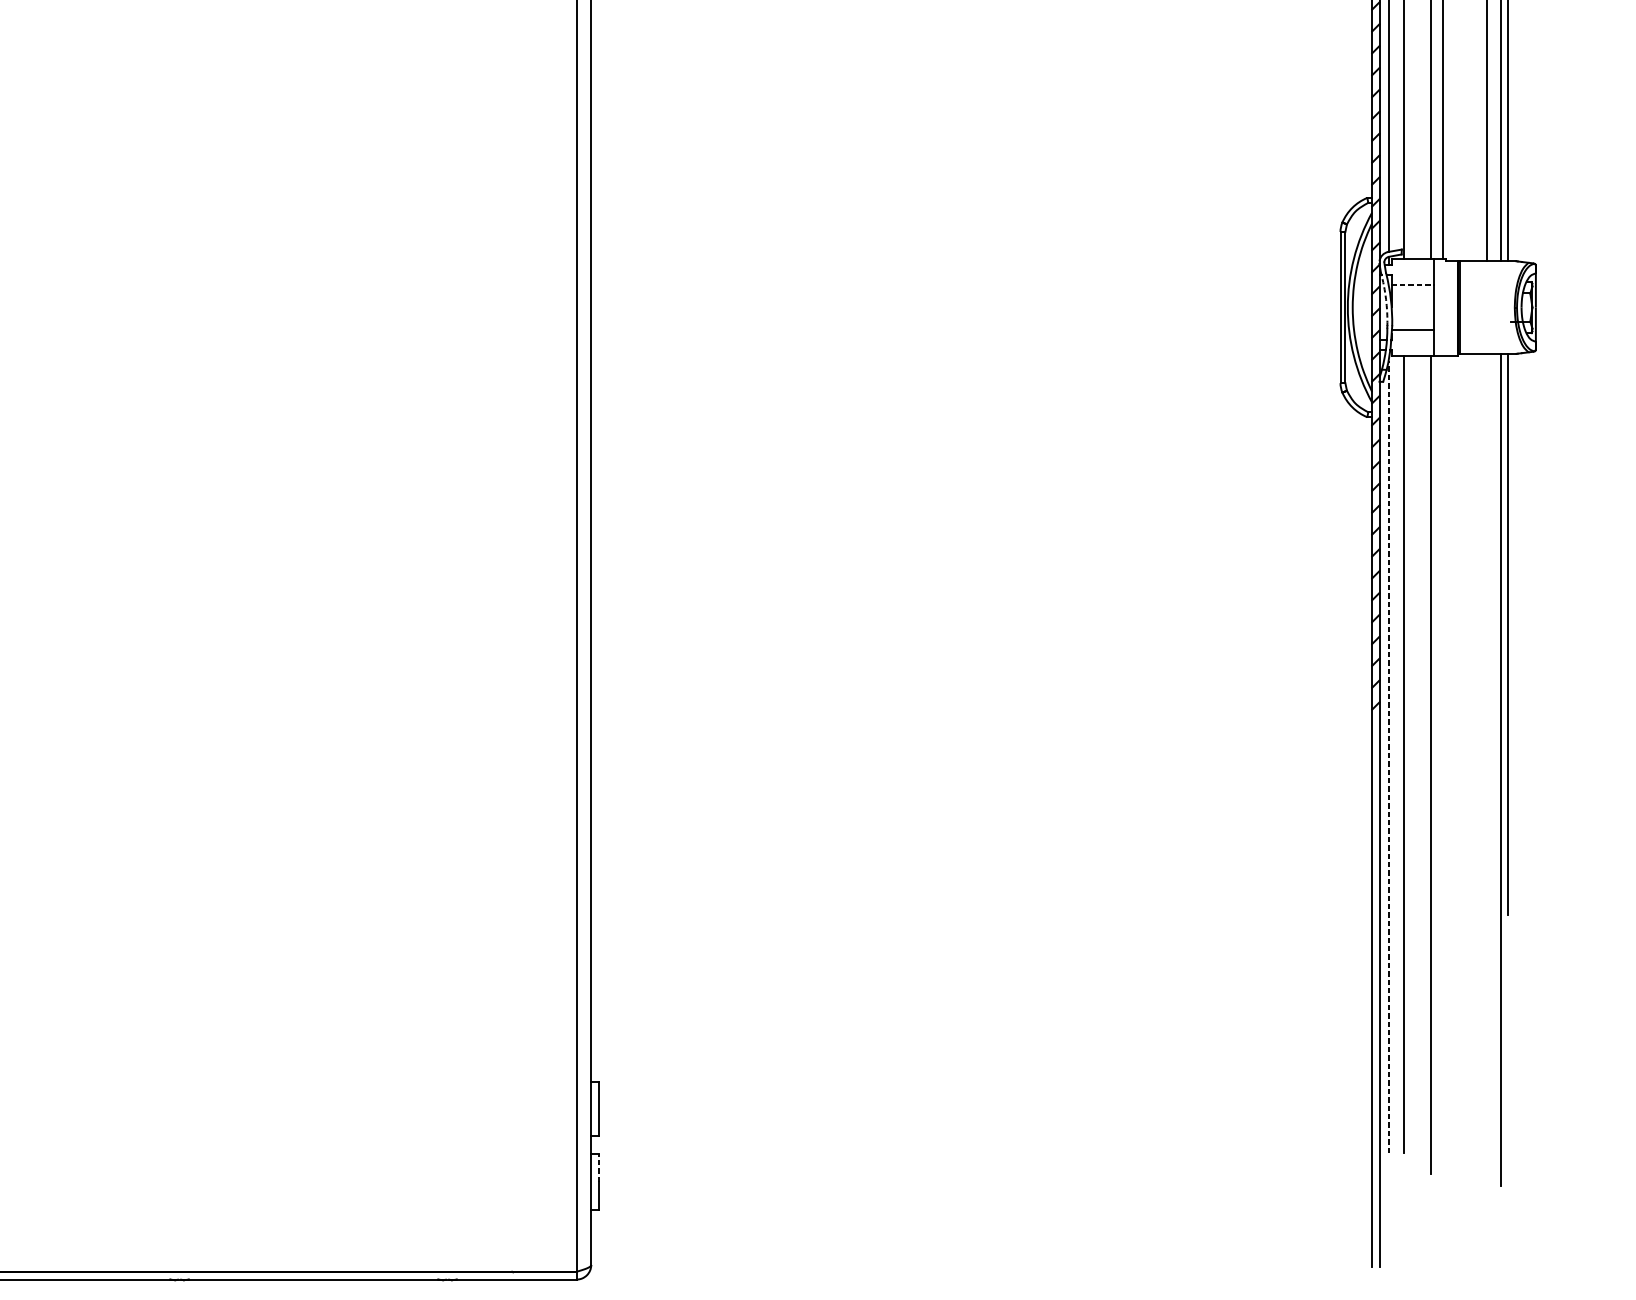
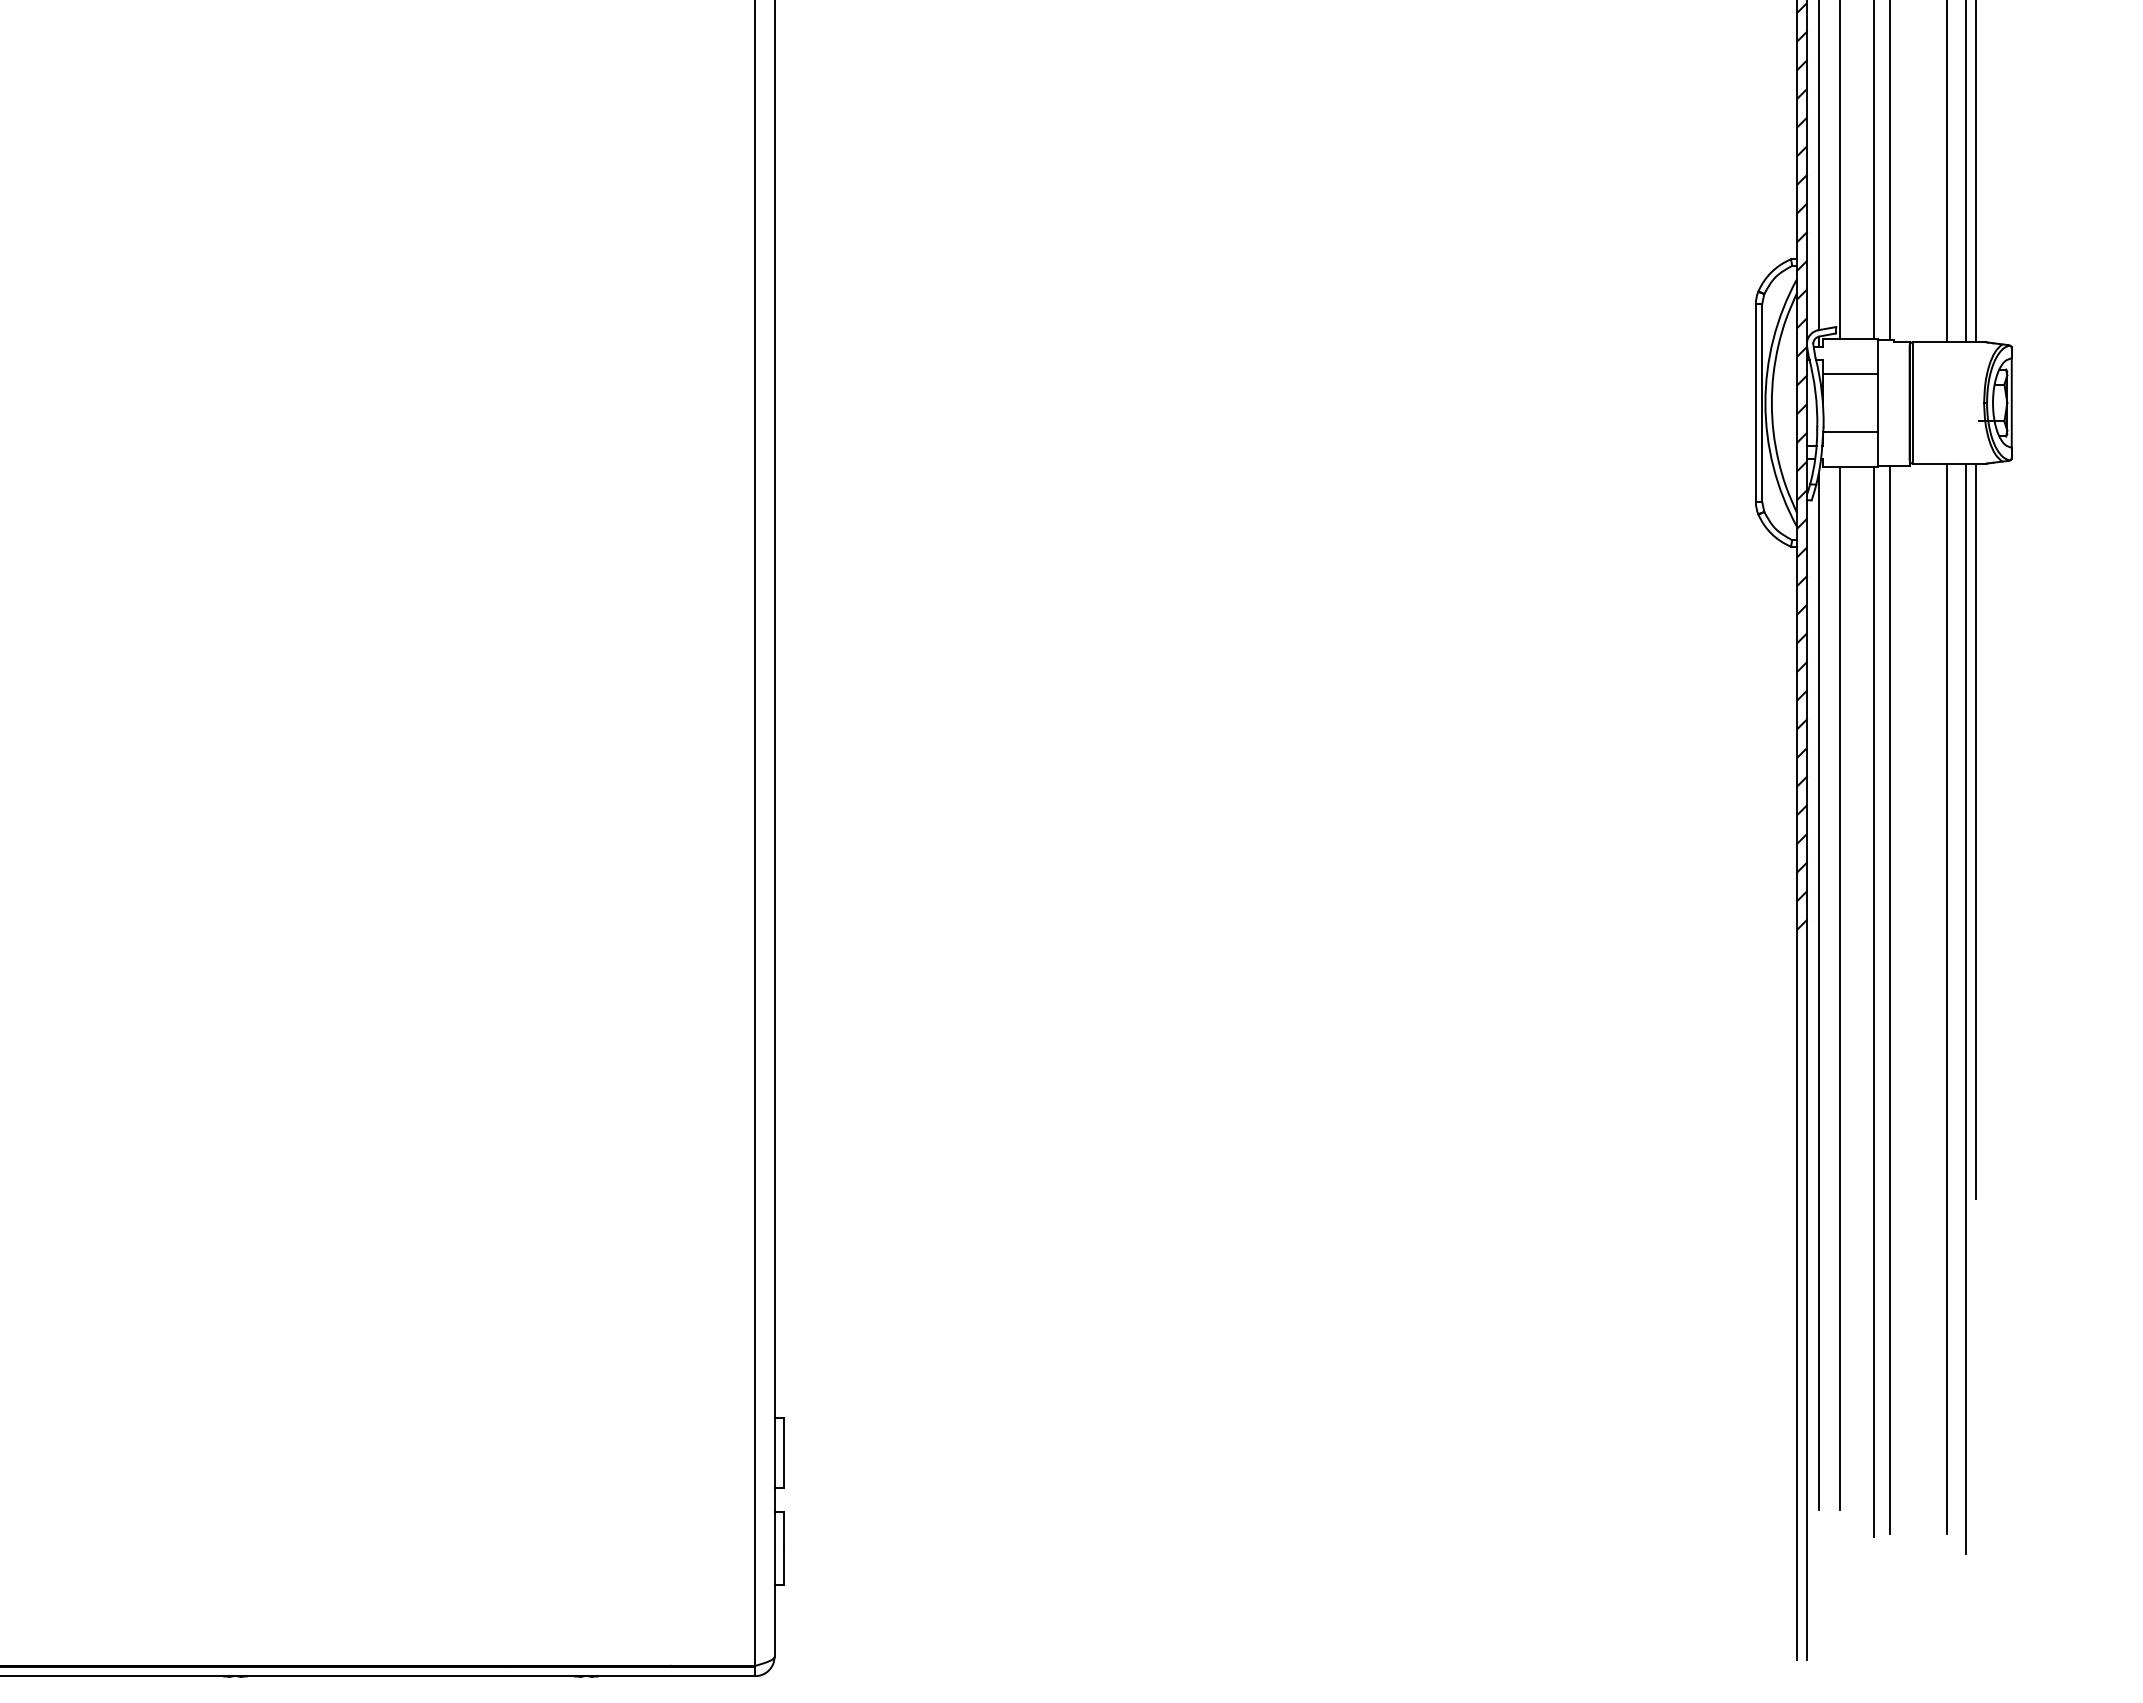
line: (1412, 285) -> (1850, 373), dashed -> solid
arc: (1386, 299) -> (1815, 392), dashed -> solid
line: (1388, 756) -> (1818, 991), dashed -> solid
line: (1486, 762) -> (1947, 998), added
line: (1442, 763) -> (1889, 1000), added
line: (598, 1167) -> (784, 1529), dashed -> solid

